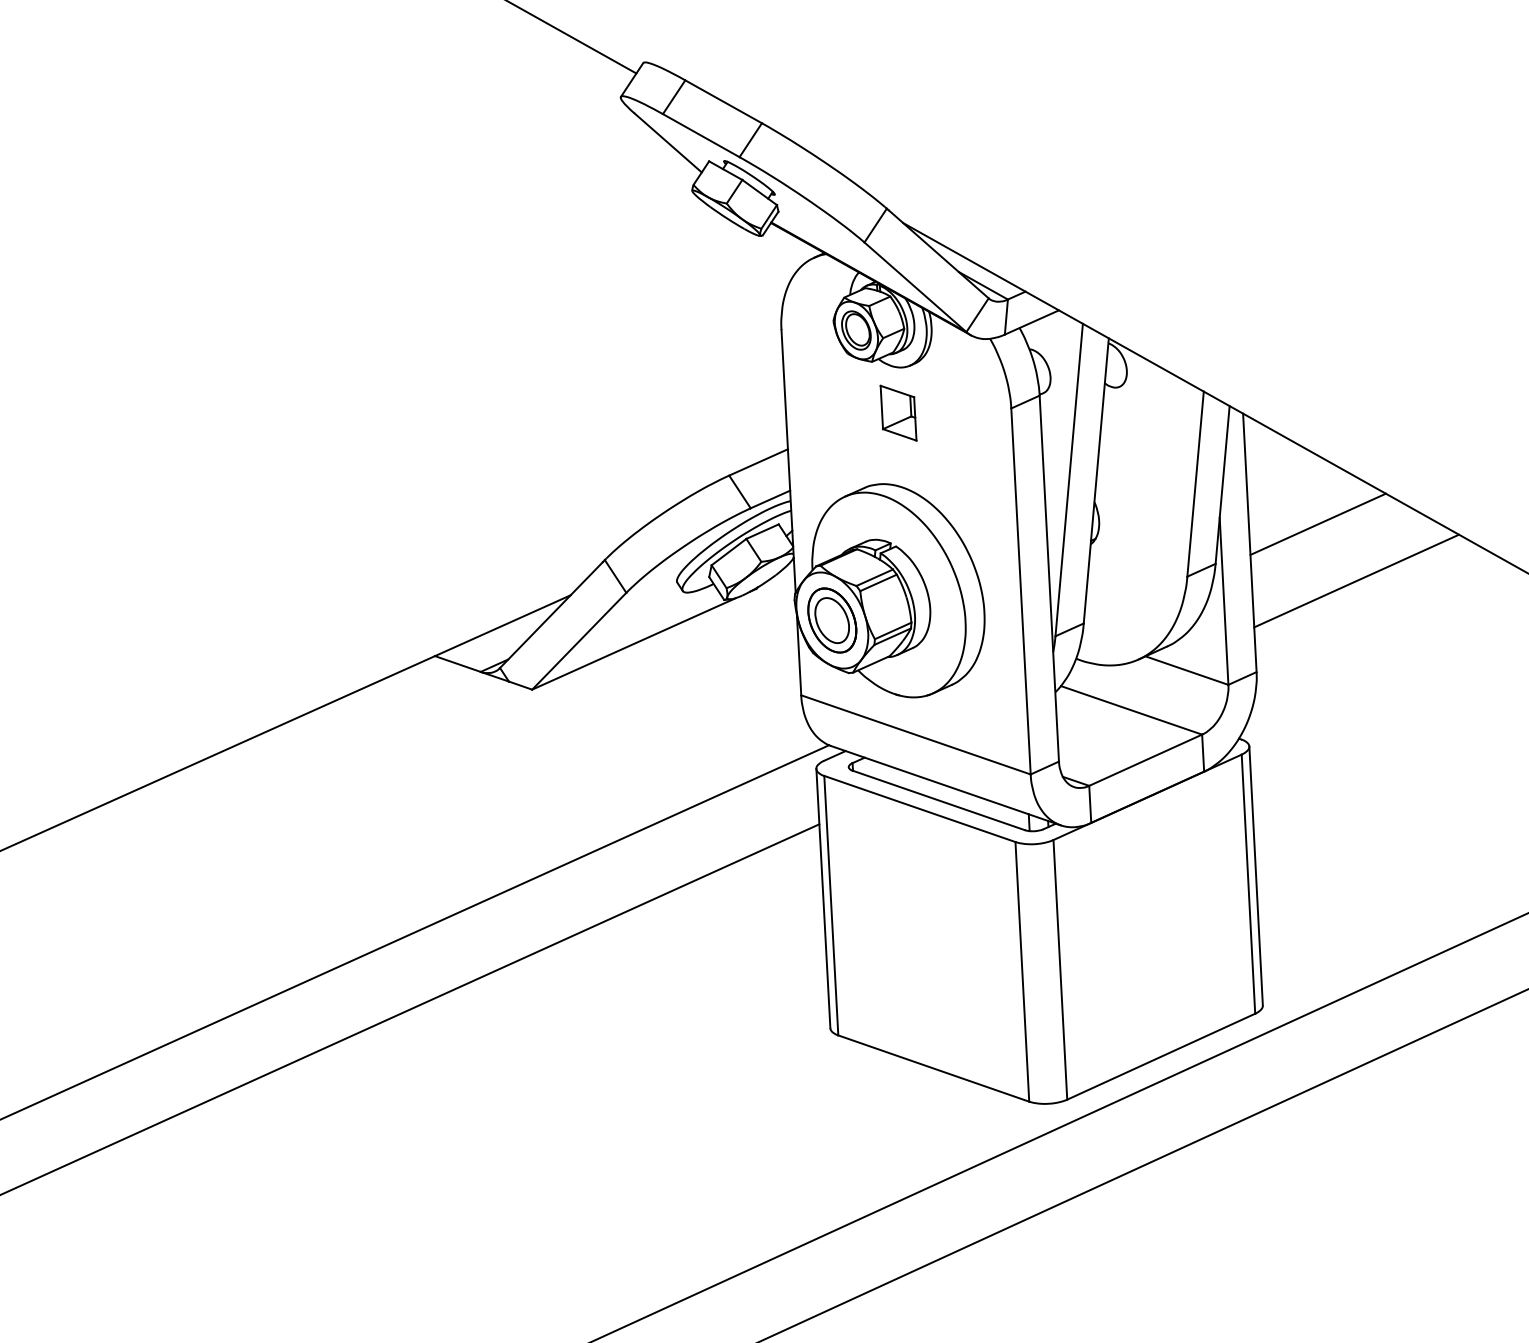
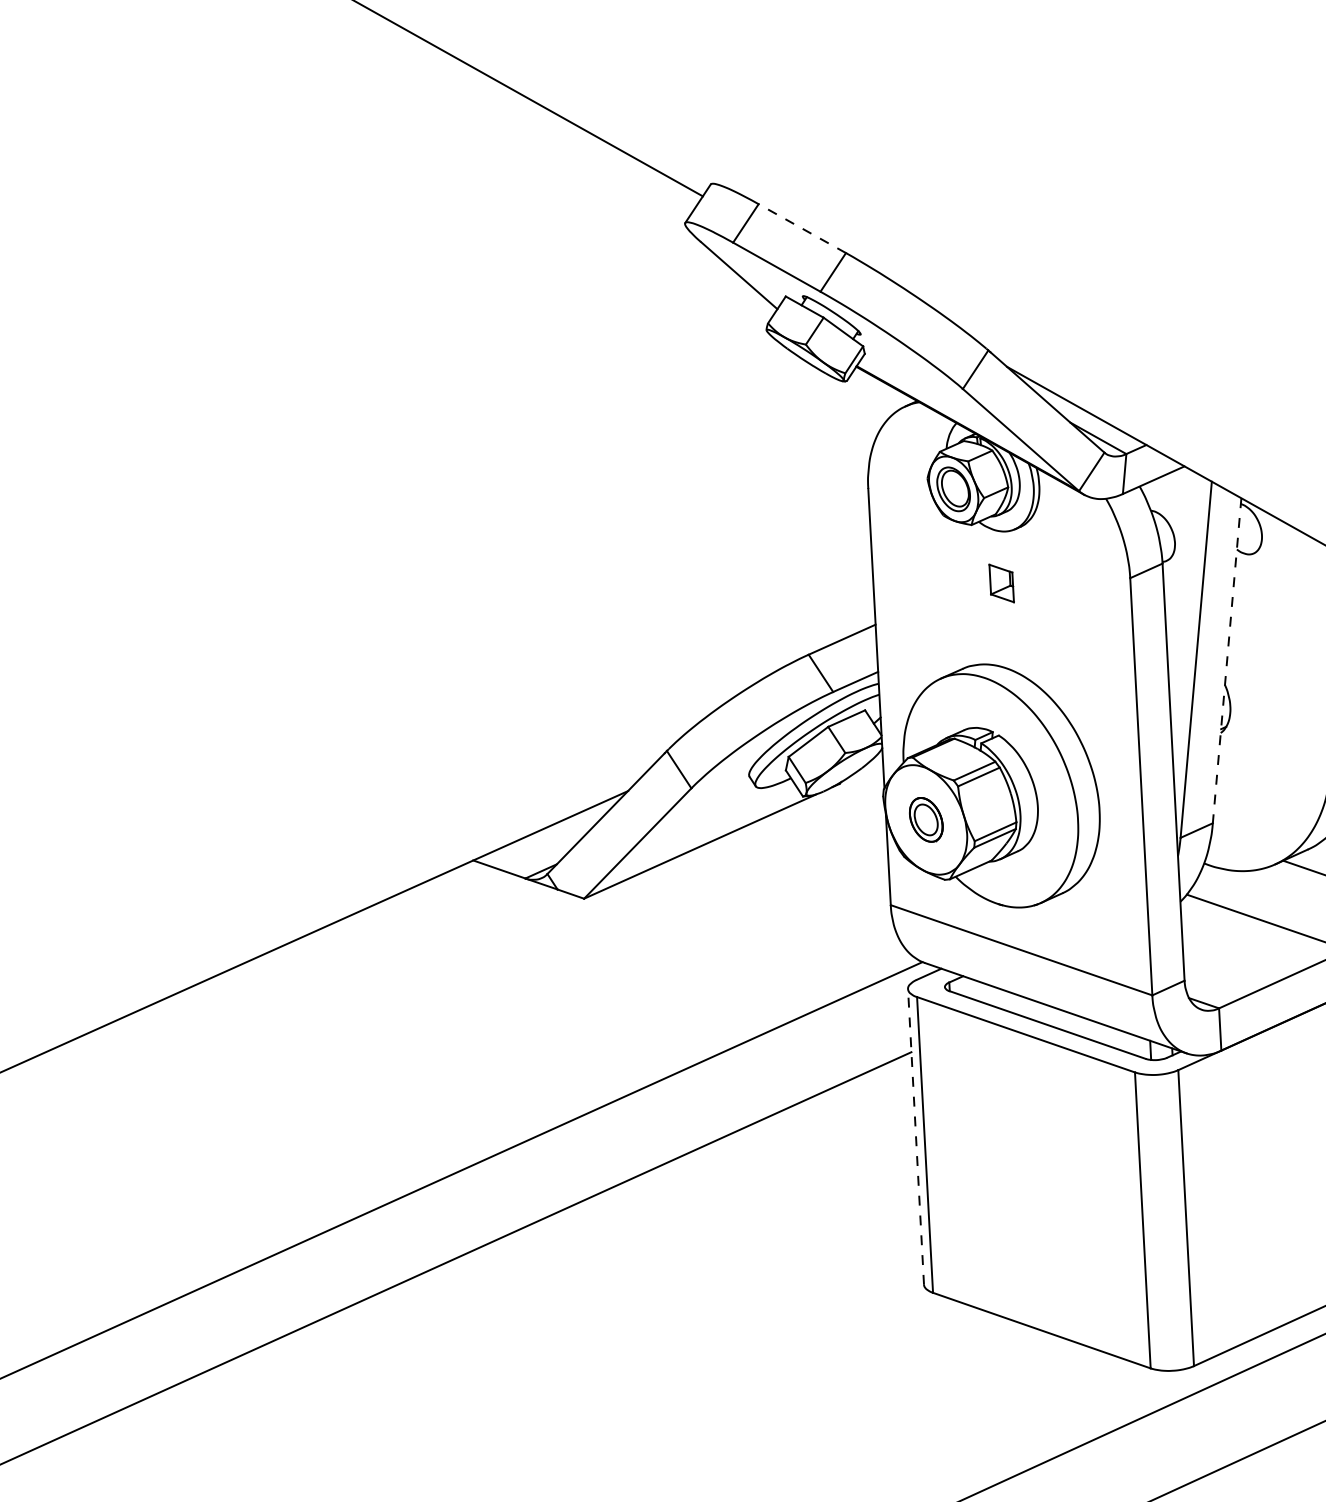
line: (723, 101) -> (802, 228), solid -> dashed
part: (898, 412) -> (1001, 582), size x0.6
line: (1096, 481) -> (1227, 661), solid -> dashed
part: (832, 620) -> (926, 819), size x0.6
line: (823, 898) -> (916, 1136), solid -> dashed

